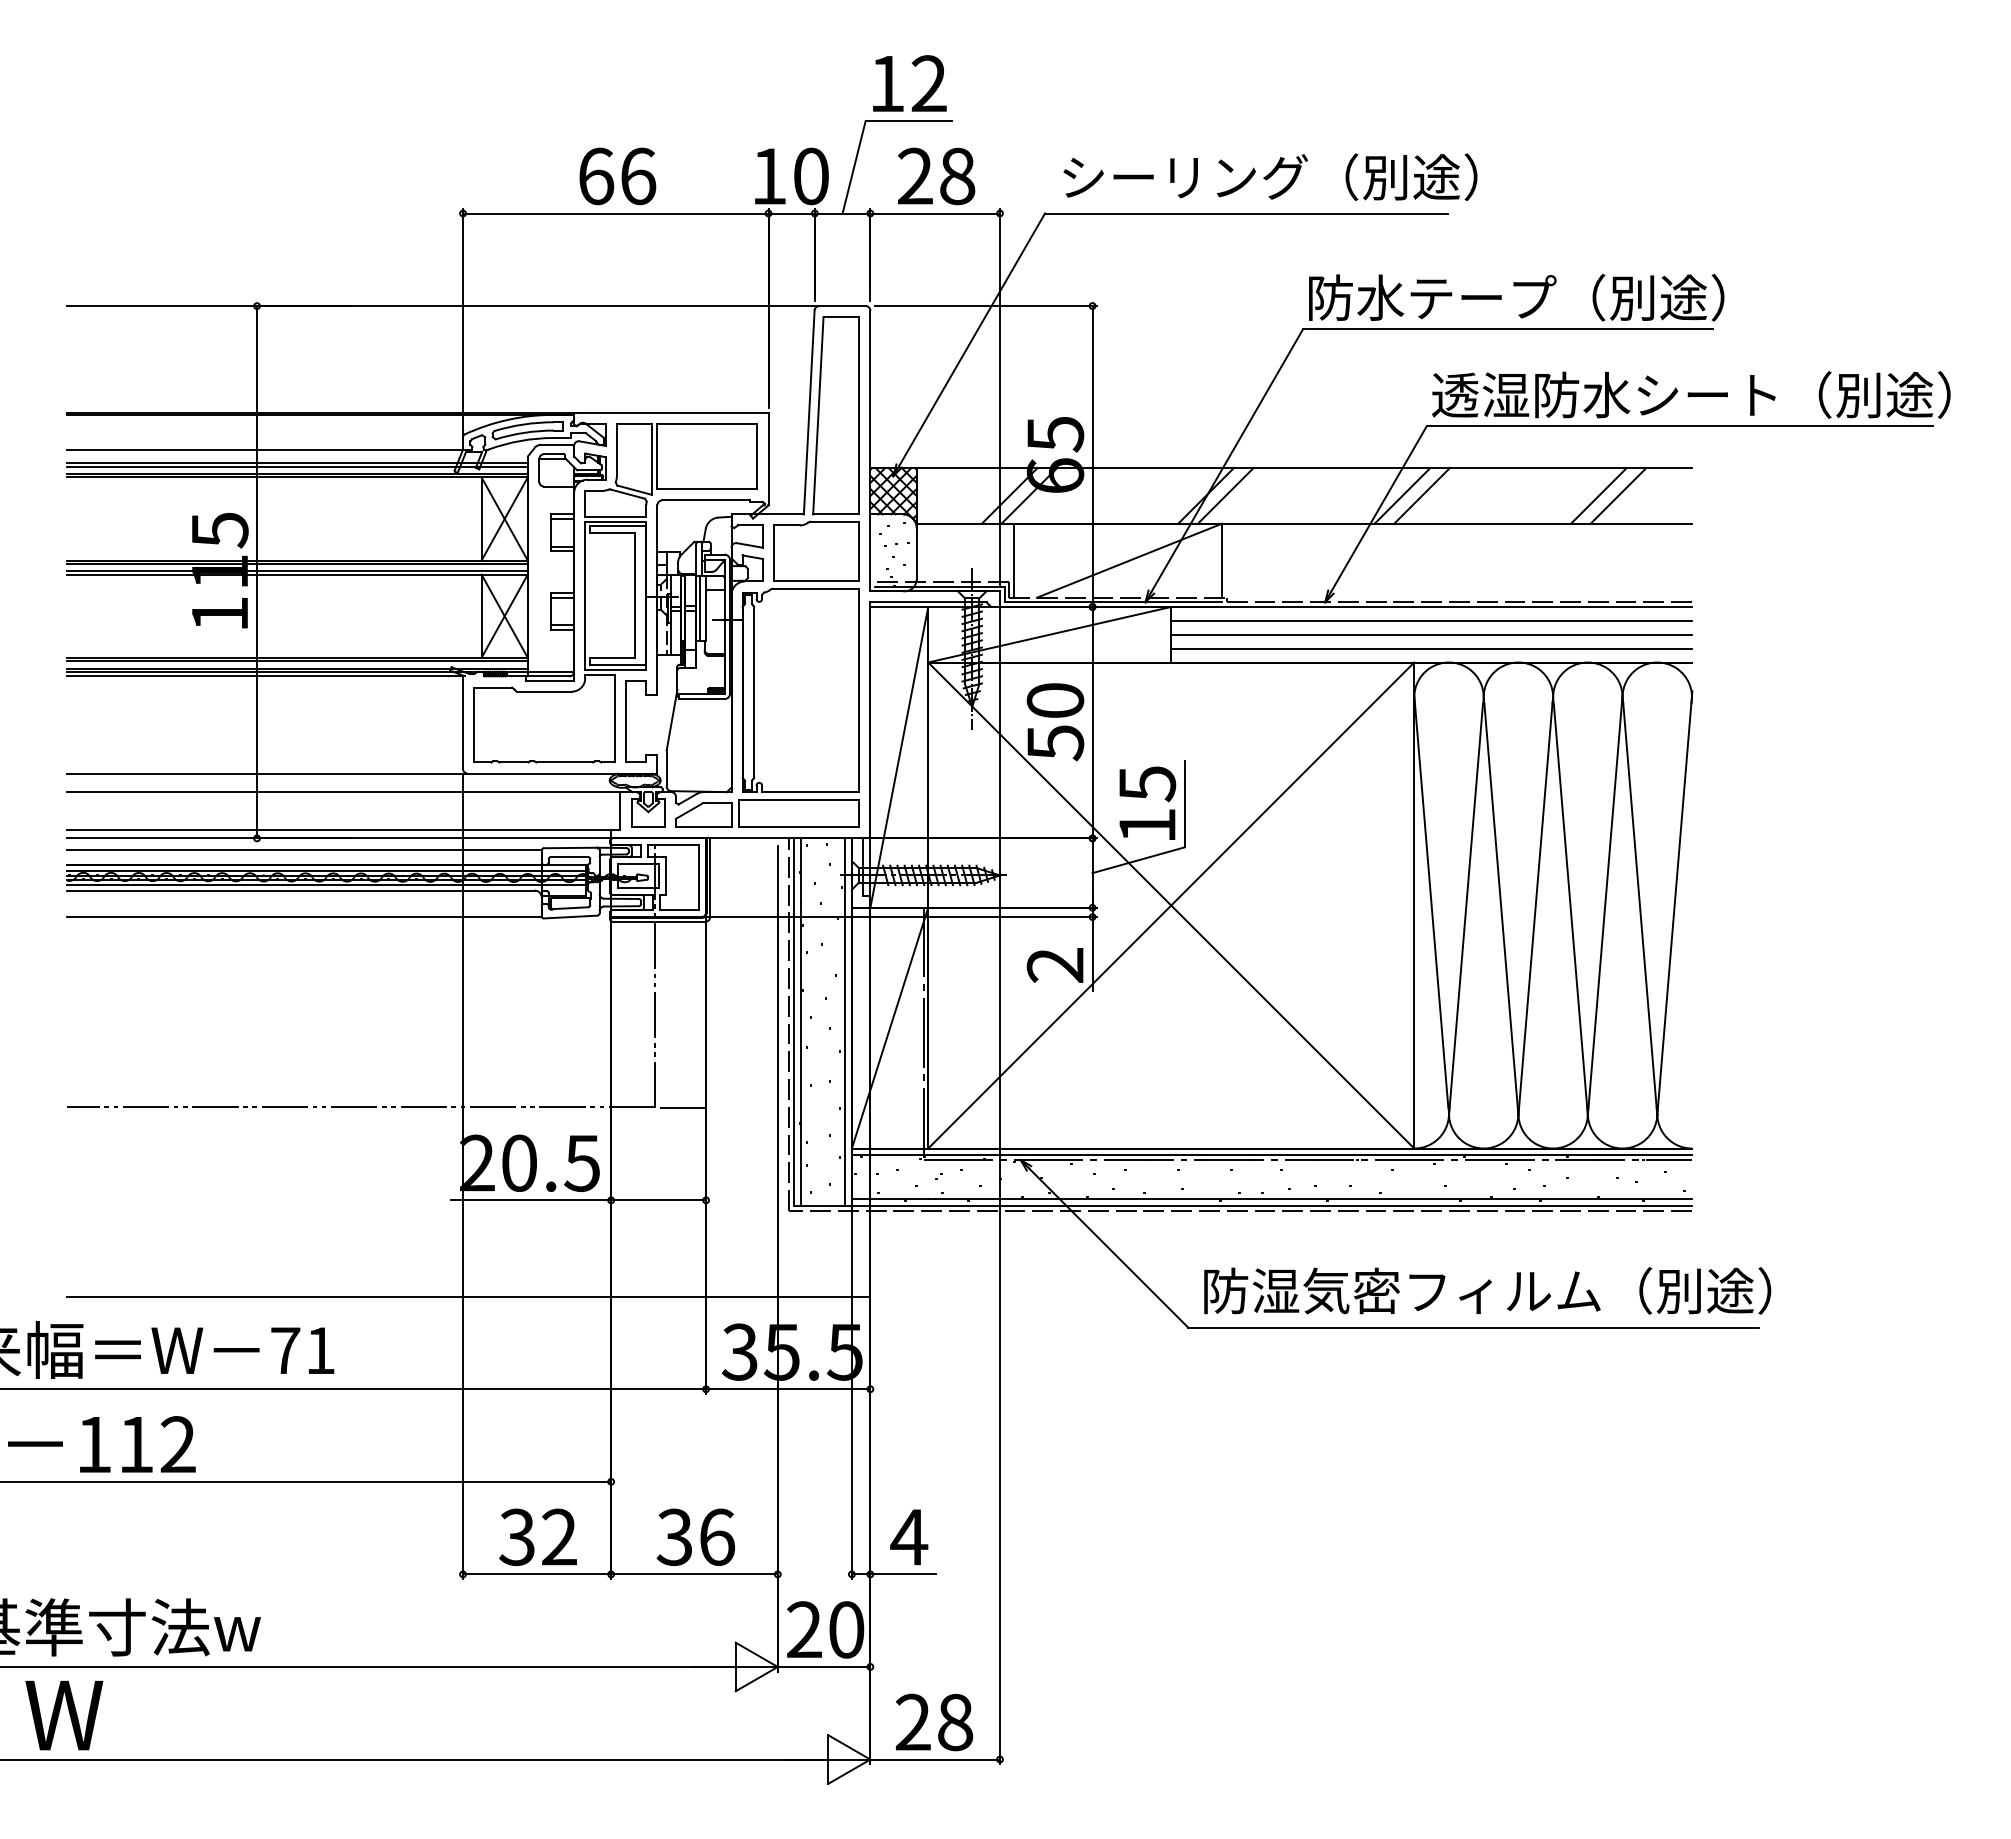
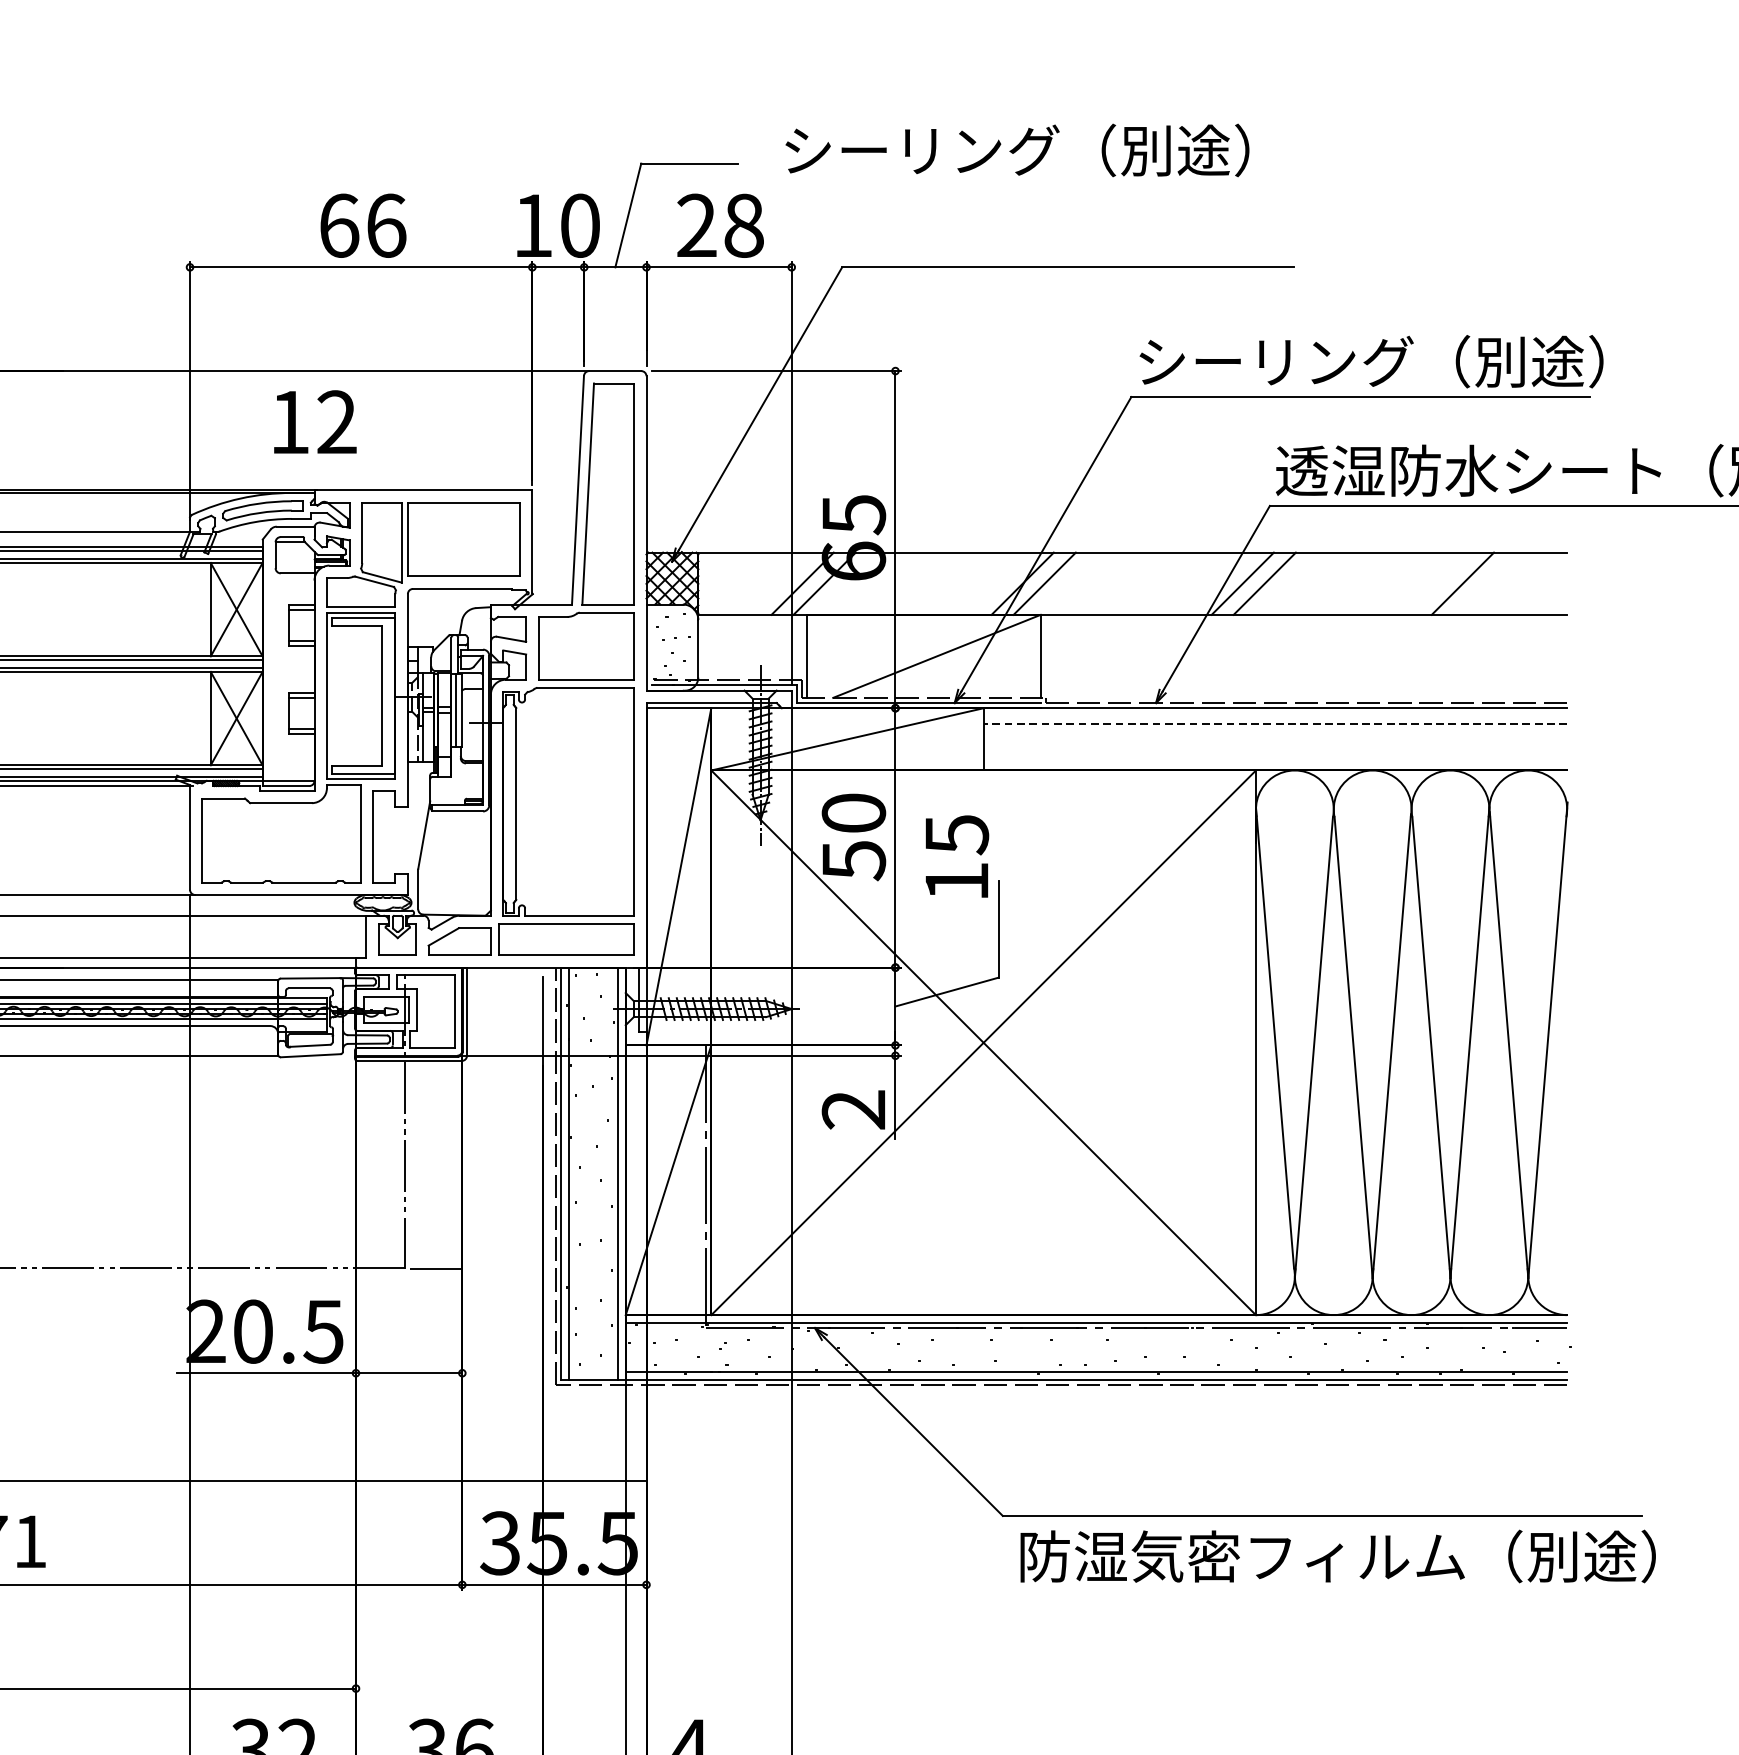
text: (909, 83) -> (314, 421), moved
text: (1270, 176) -> (1017, 149), moved
text: (1432, 297) -> (1276, 361), 防水テープ（別途） -> シーリング（別途）
line: (1618, 495) -> (1484, 583), removed
line: (1431, 620) -> (1275, 723), solid -> dashed
line: (1431, 634) -> (1275, 739), removed
line: (1431, 648) -> (1275, 754), removed
text: (1147, 802) -> (957, 855), moved
text: (1487, 1290) -> (1338, 1556), moved

